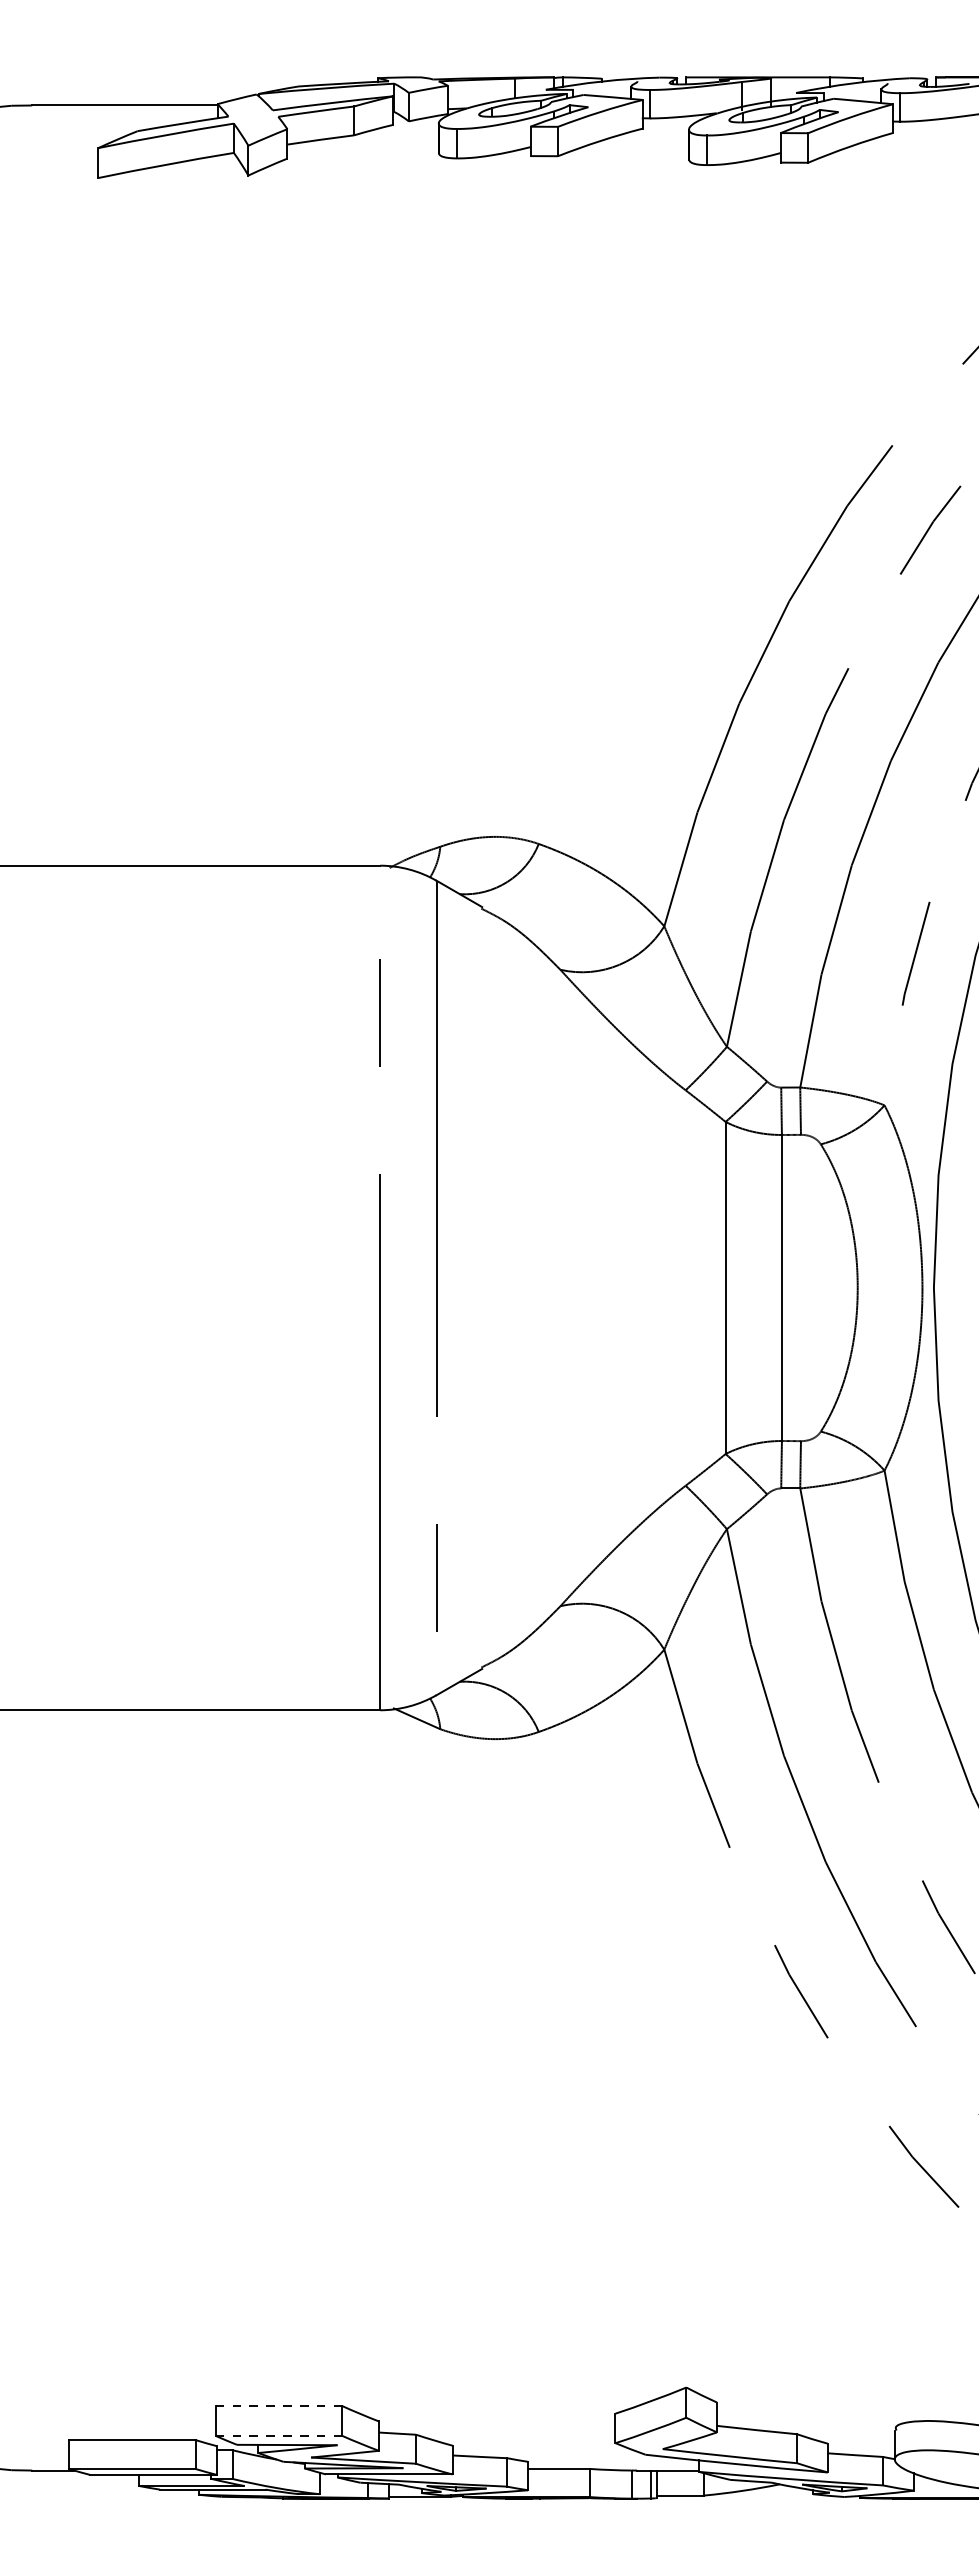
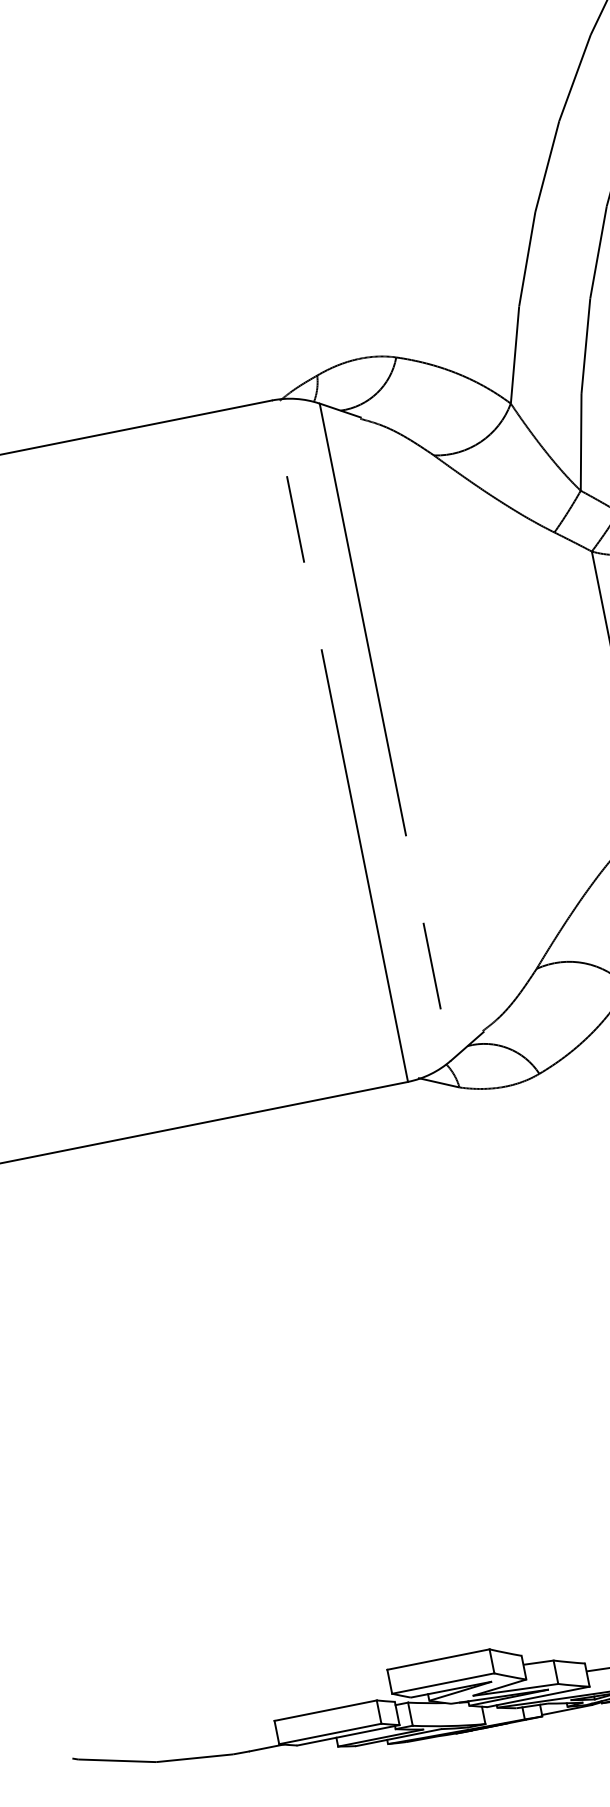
line: (279, 2406) -> (438, 1659), dashed -> solid
line: (278, 2435) -> (442, 1683), dashed -> solid

